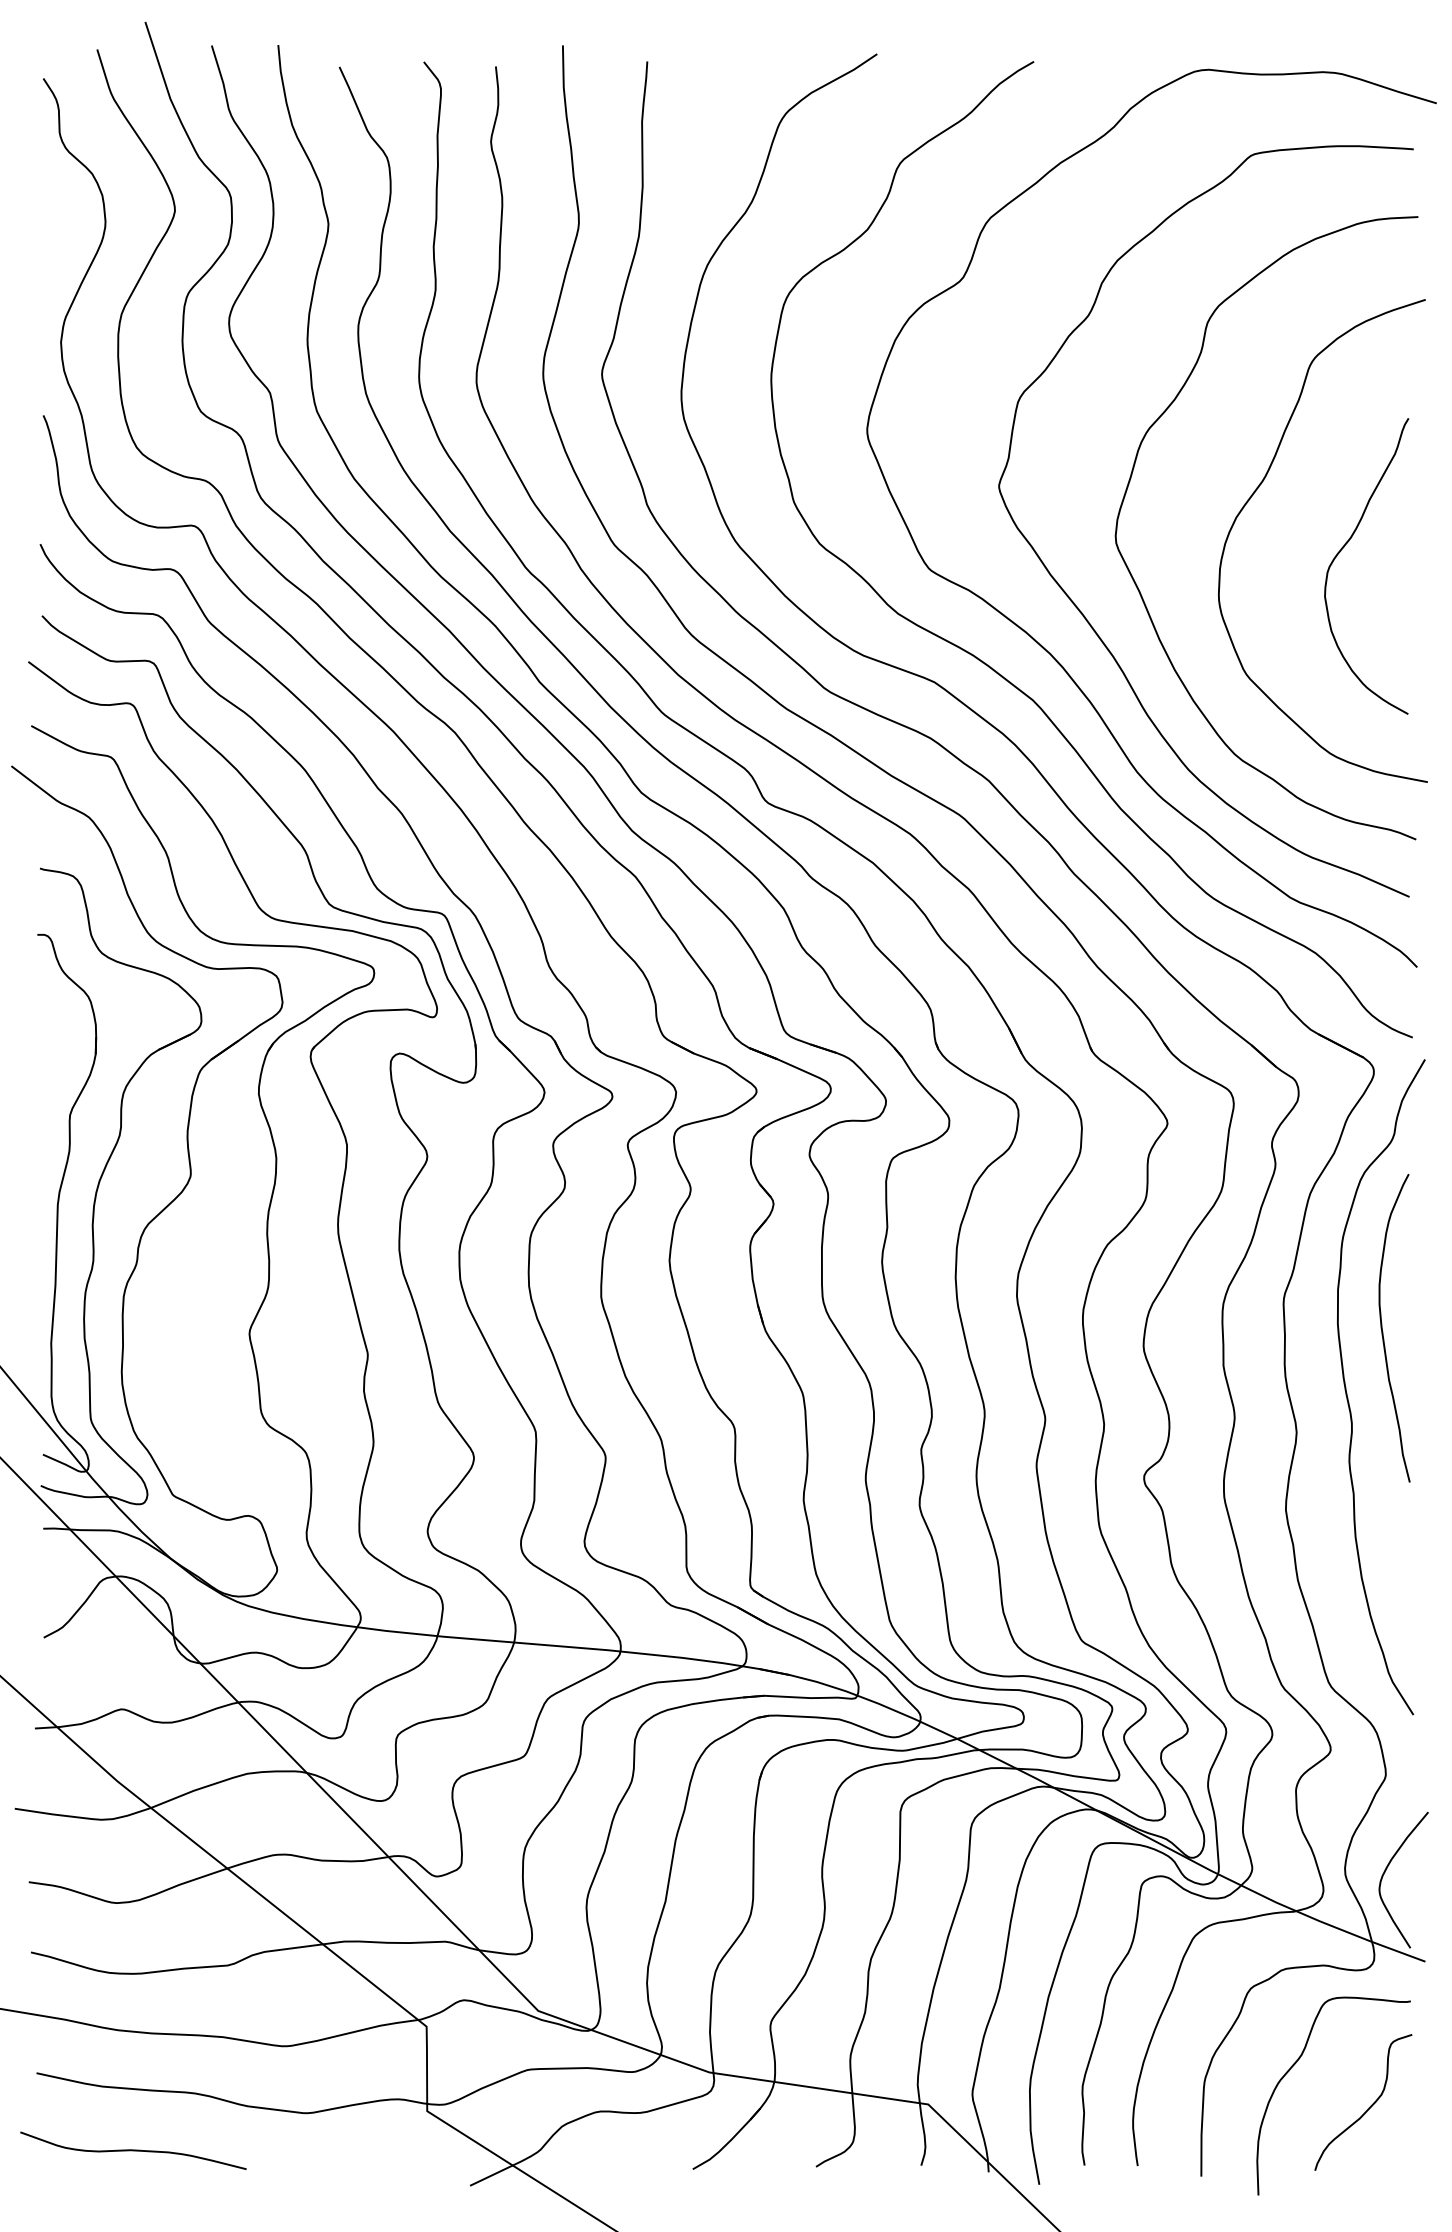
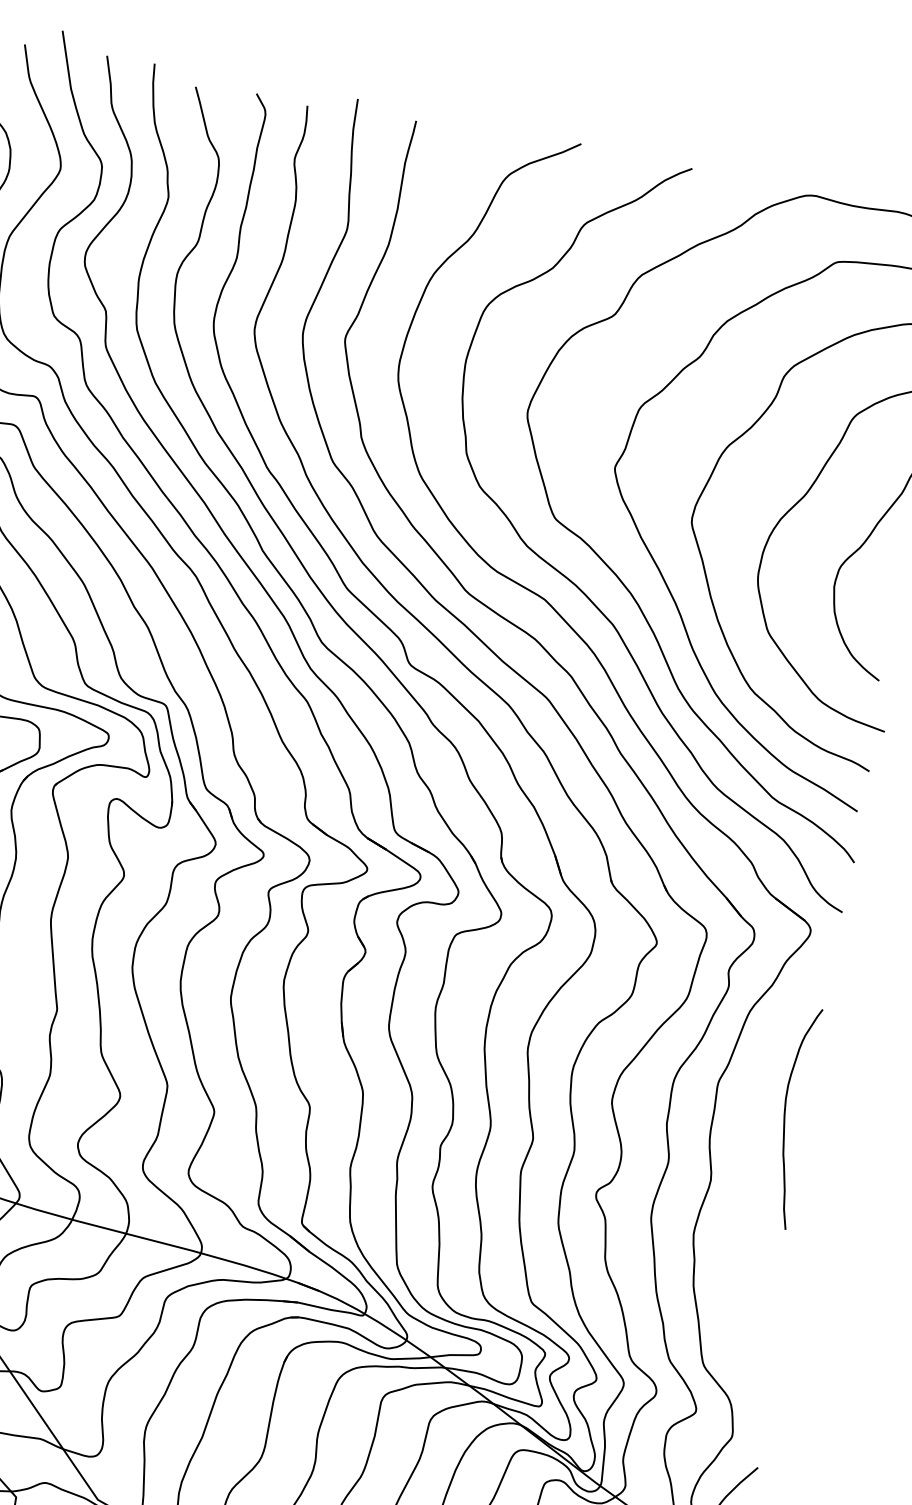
curve: (1348, 1397) -> (752, 1161), removed

